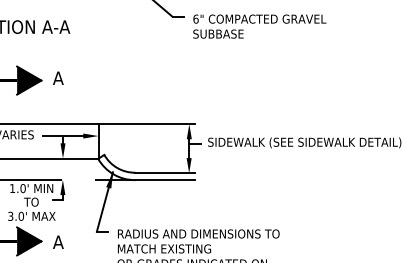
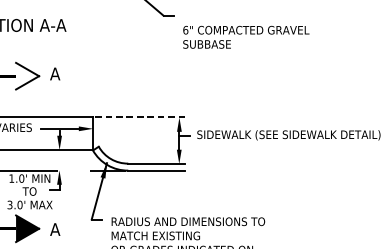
text: (259, 26) -> (245, 37), moved
fill: (29, 80) -> (27, 76), removed
line: (146, 124) -> (138, 117), solid -> dashed

